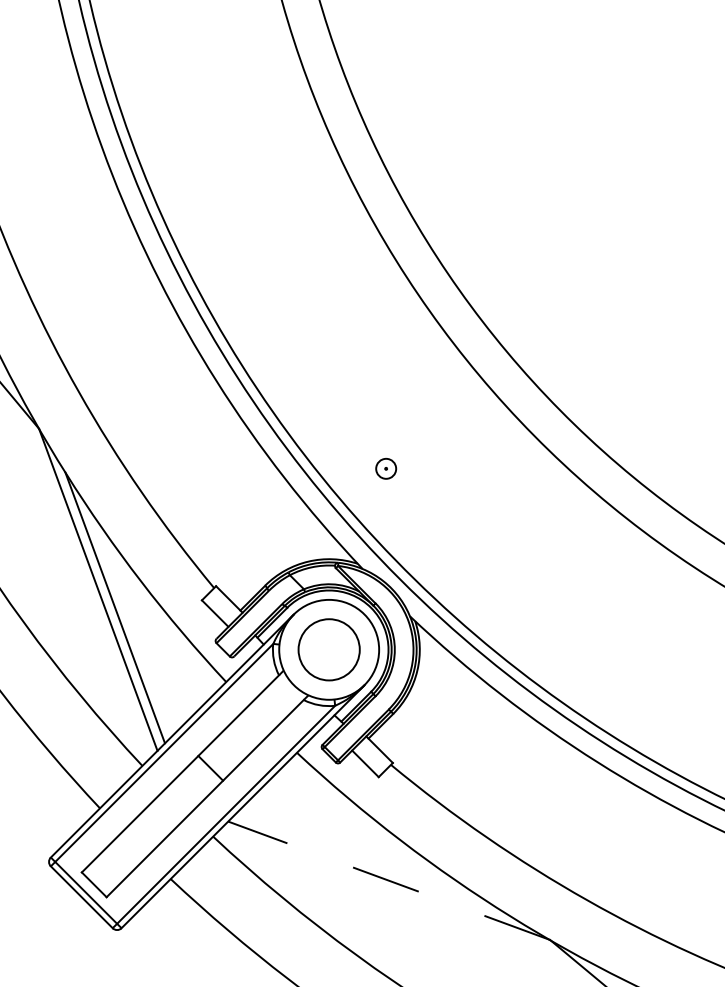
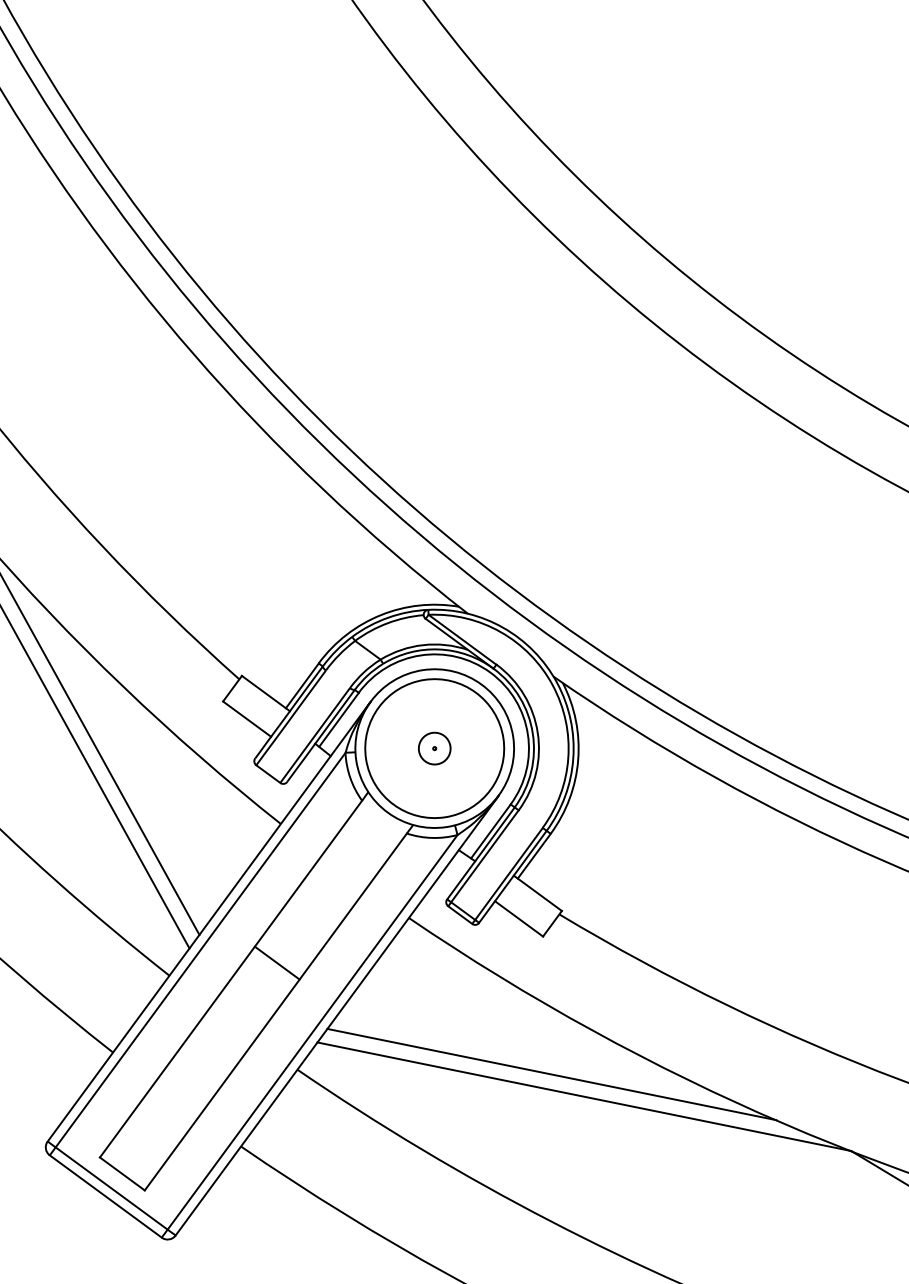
part: (386, 468) -> (435, 748), moved
circle: (328, 649) -> (433, 748), size x1.43
line: (370, 863) -> (550, 1074), added
line: (389, 880) -> (584, 1096), dashed -> solid

